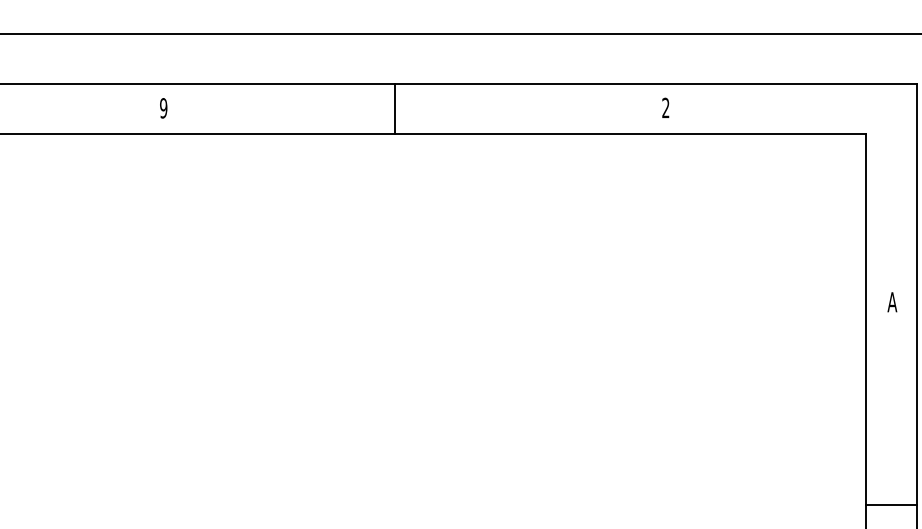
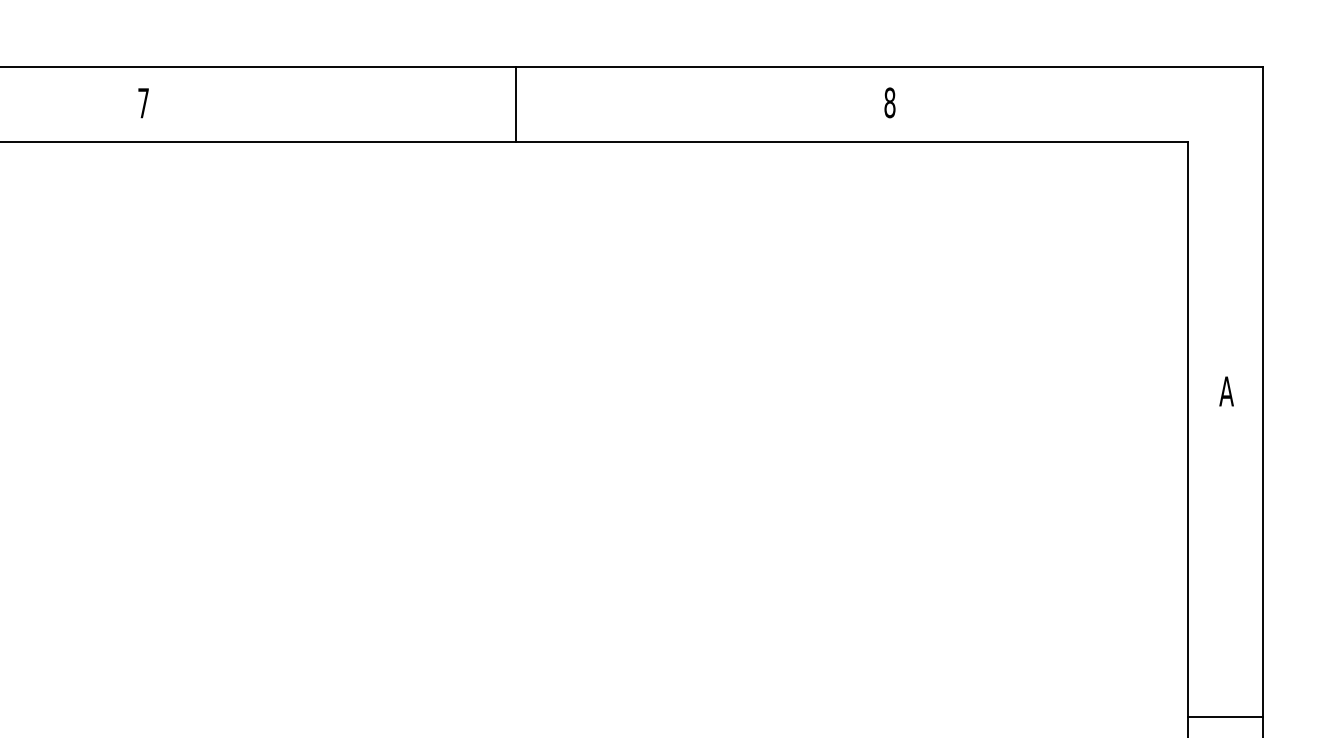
text: (665, 107) -> (889, 102), 2 -> 8
text: (163, 108) -> (143, 103), 9 -> 7
line: (394, 109) -> (516, 105), moved
line: (891, 504) -> (1225, 715), moved

